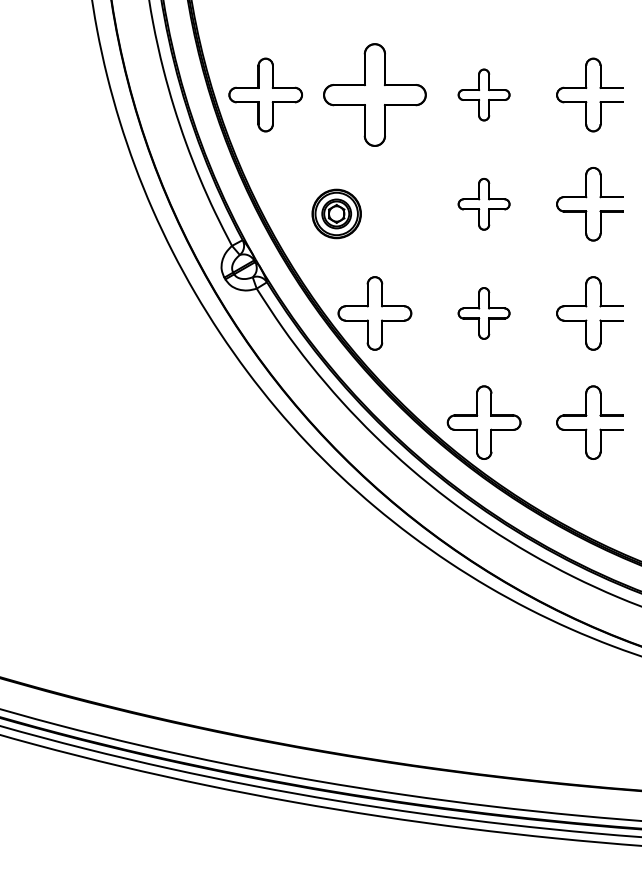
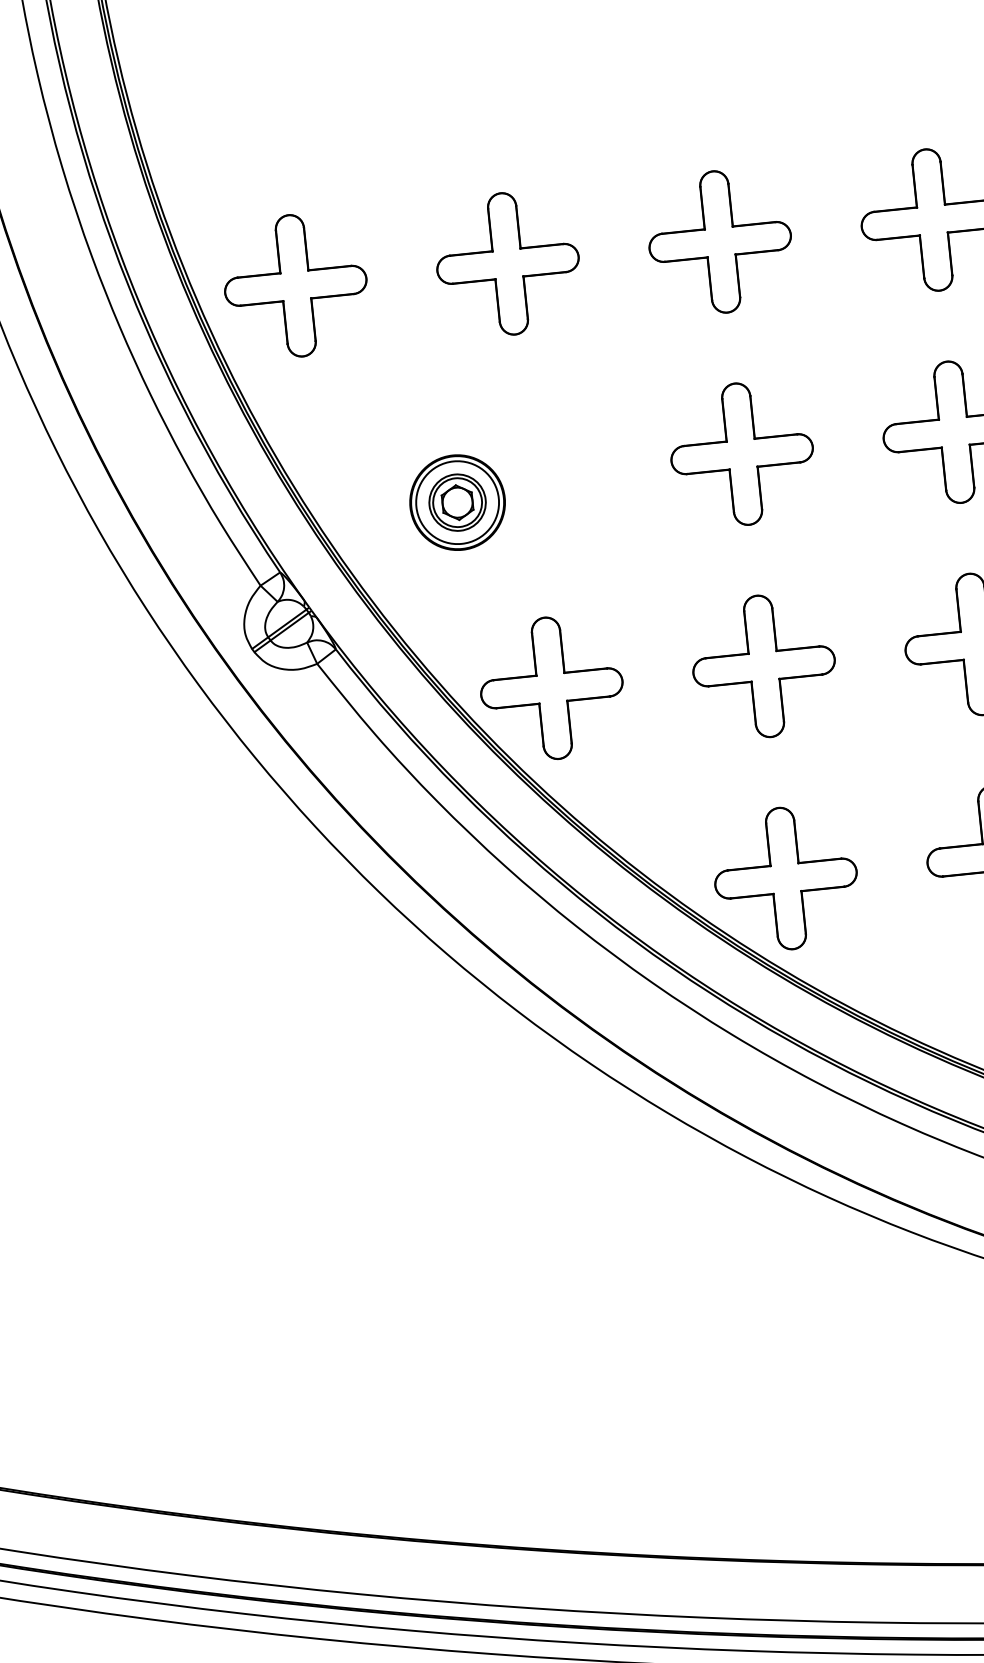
part: (374, 94) -> (507, 262), size x0.71
part: (483, 94) -> (718, 241), size x1.43
part: (483, 204) -> (740, 454), size x1.43
part: (483, 313) -> (762, 666), size x1.43

